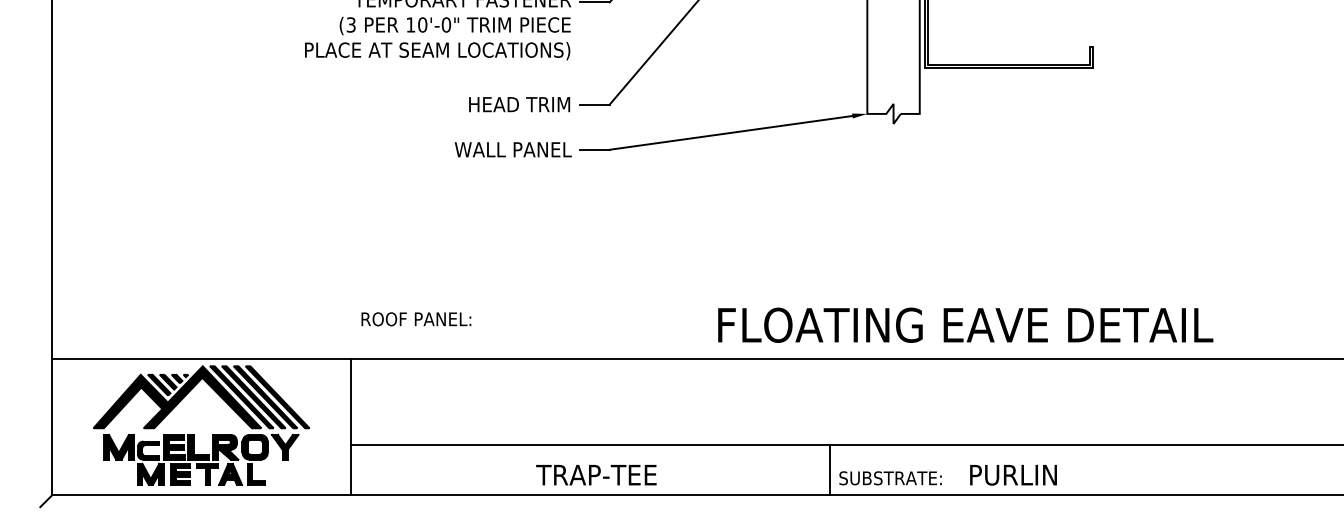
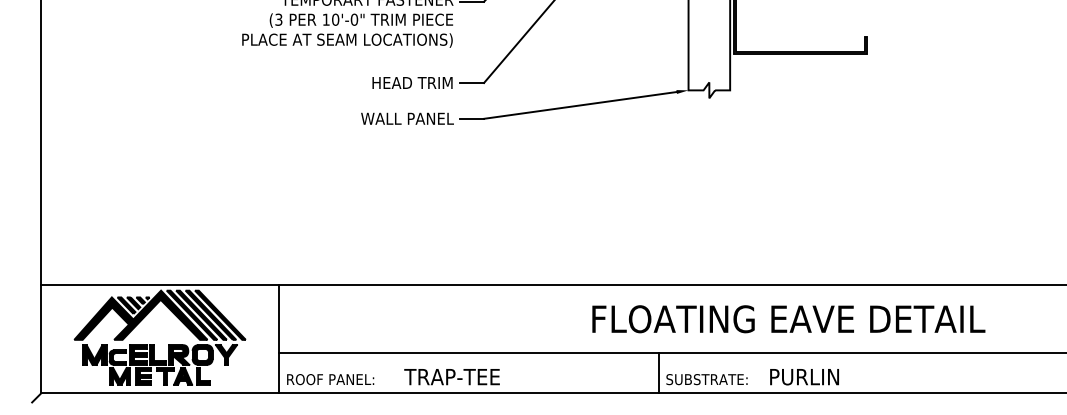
text: (416, 319) -> (330, 379), moved
text: (965, 324) -> (788, 318), moved
text: (596, 475) -> (452, 377), moved

